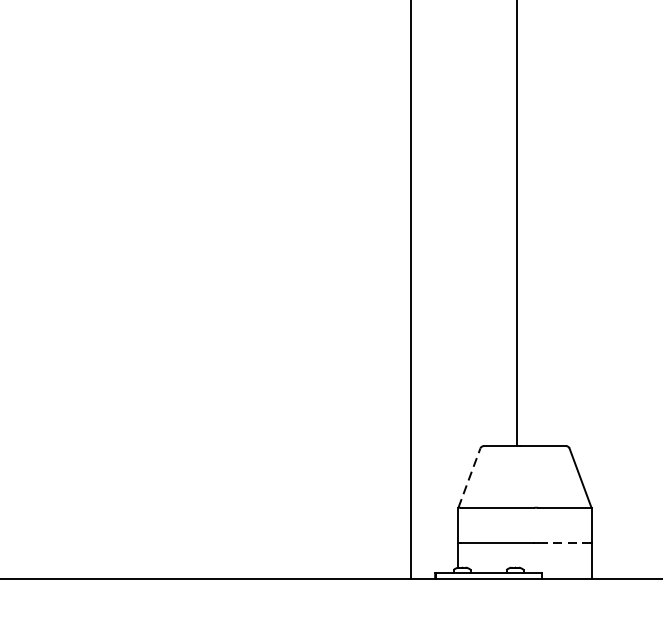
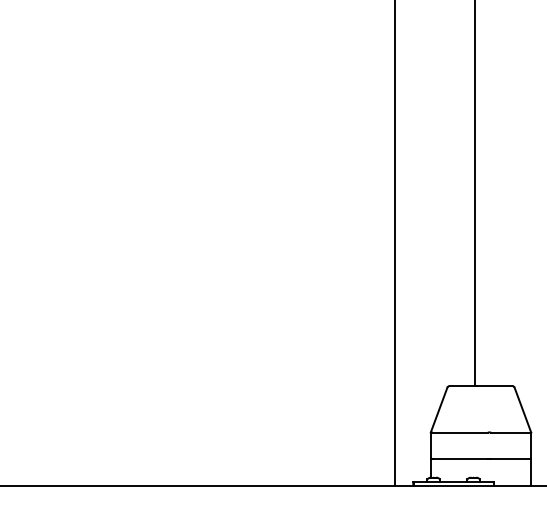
line: (469, 478) -> (439, 410), dashed -> solid
line: (564, 543) -> (510, 459), dashed -> solid

